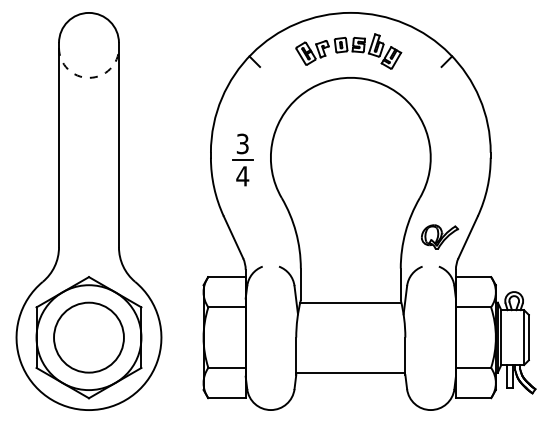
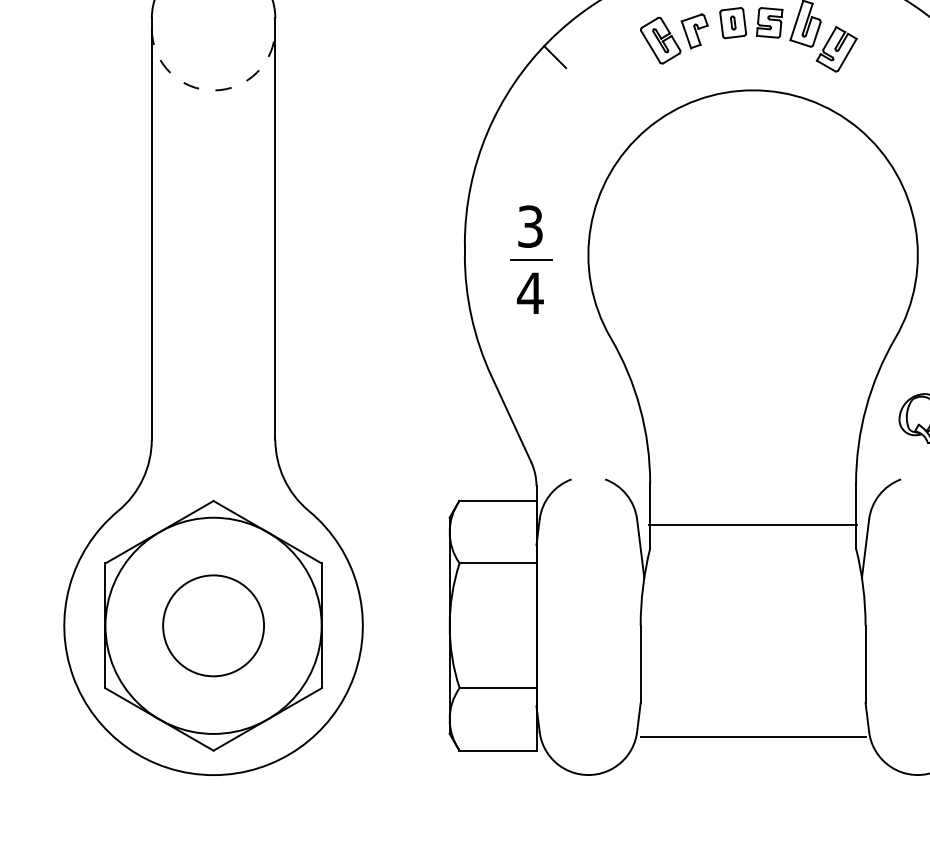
line: (350, 302) -> (752, 524), moved
circle: (88, 337) -> (212, 625), size x0.7
line: (350, 372) -> (752, 736), moved

